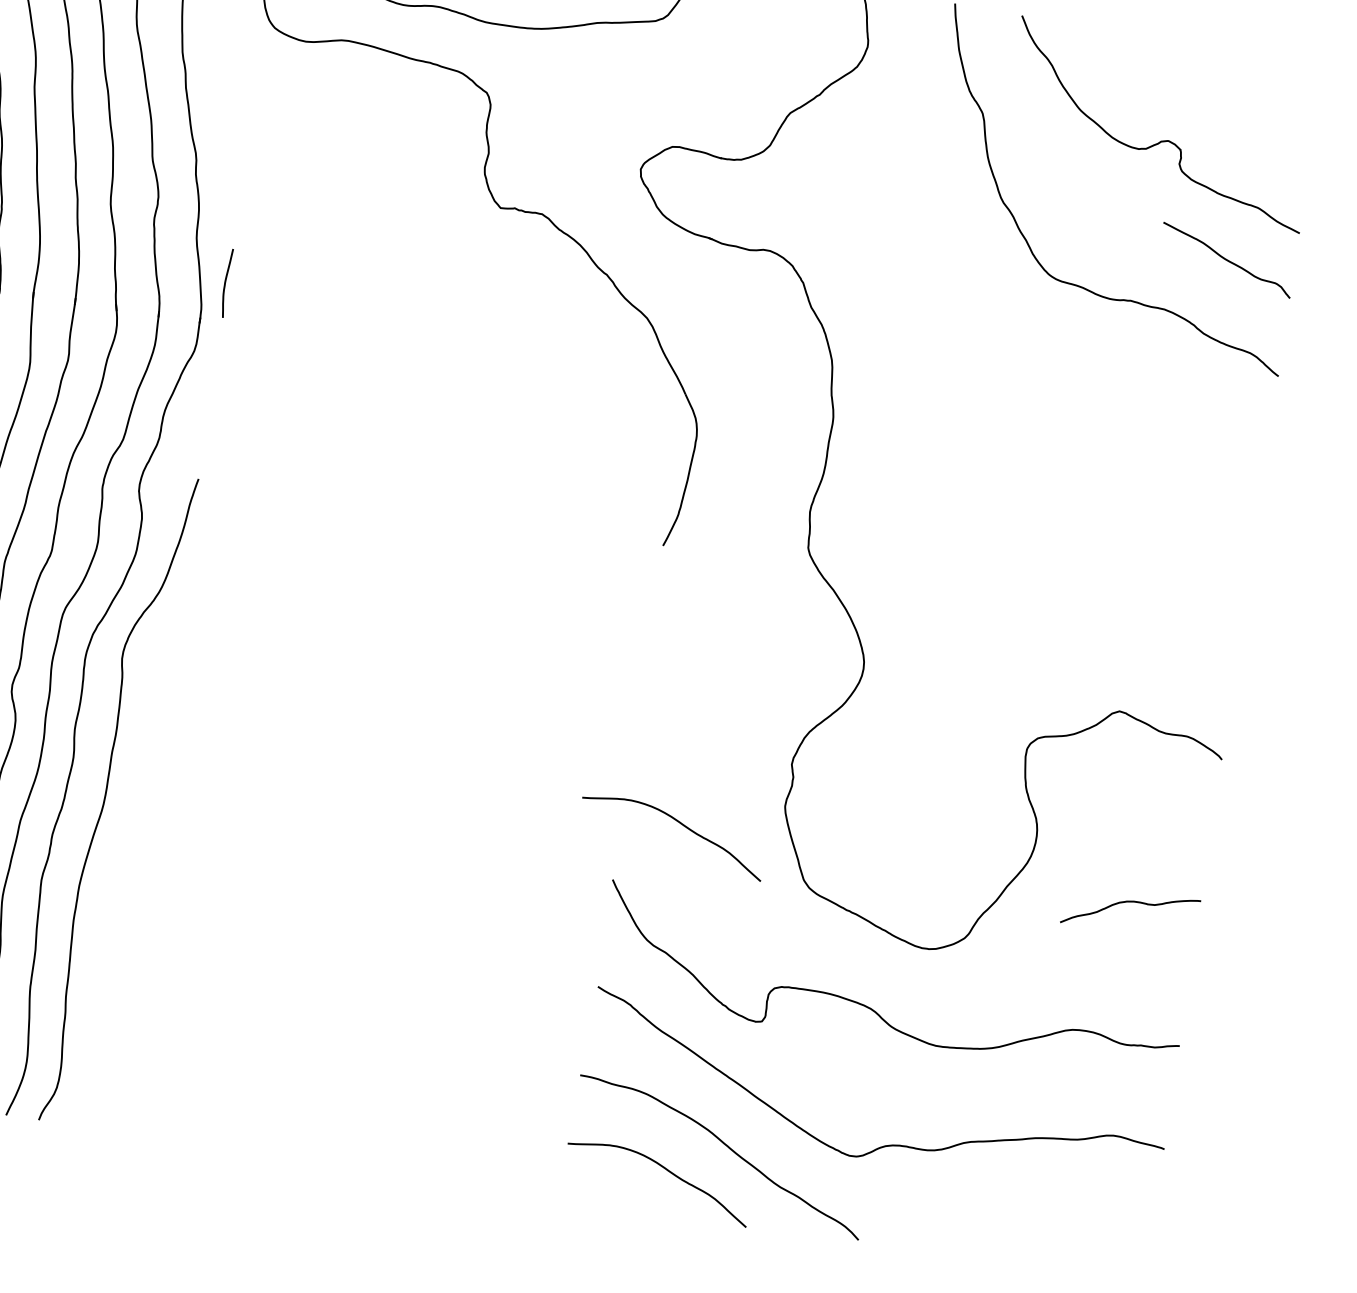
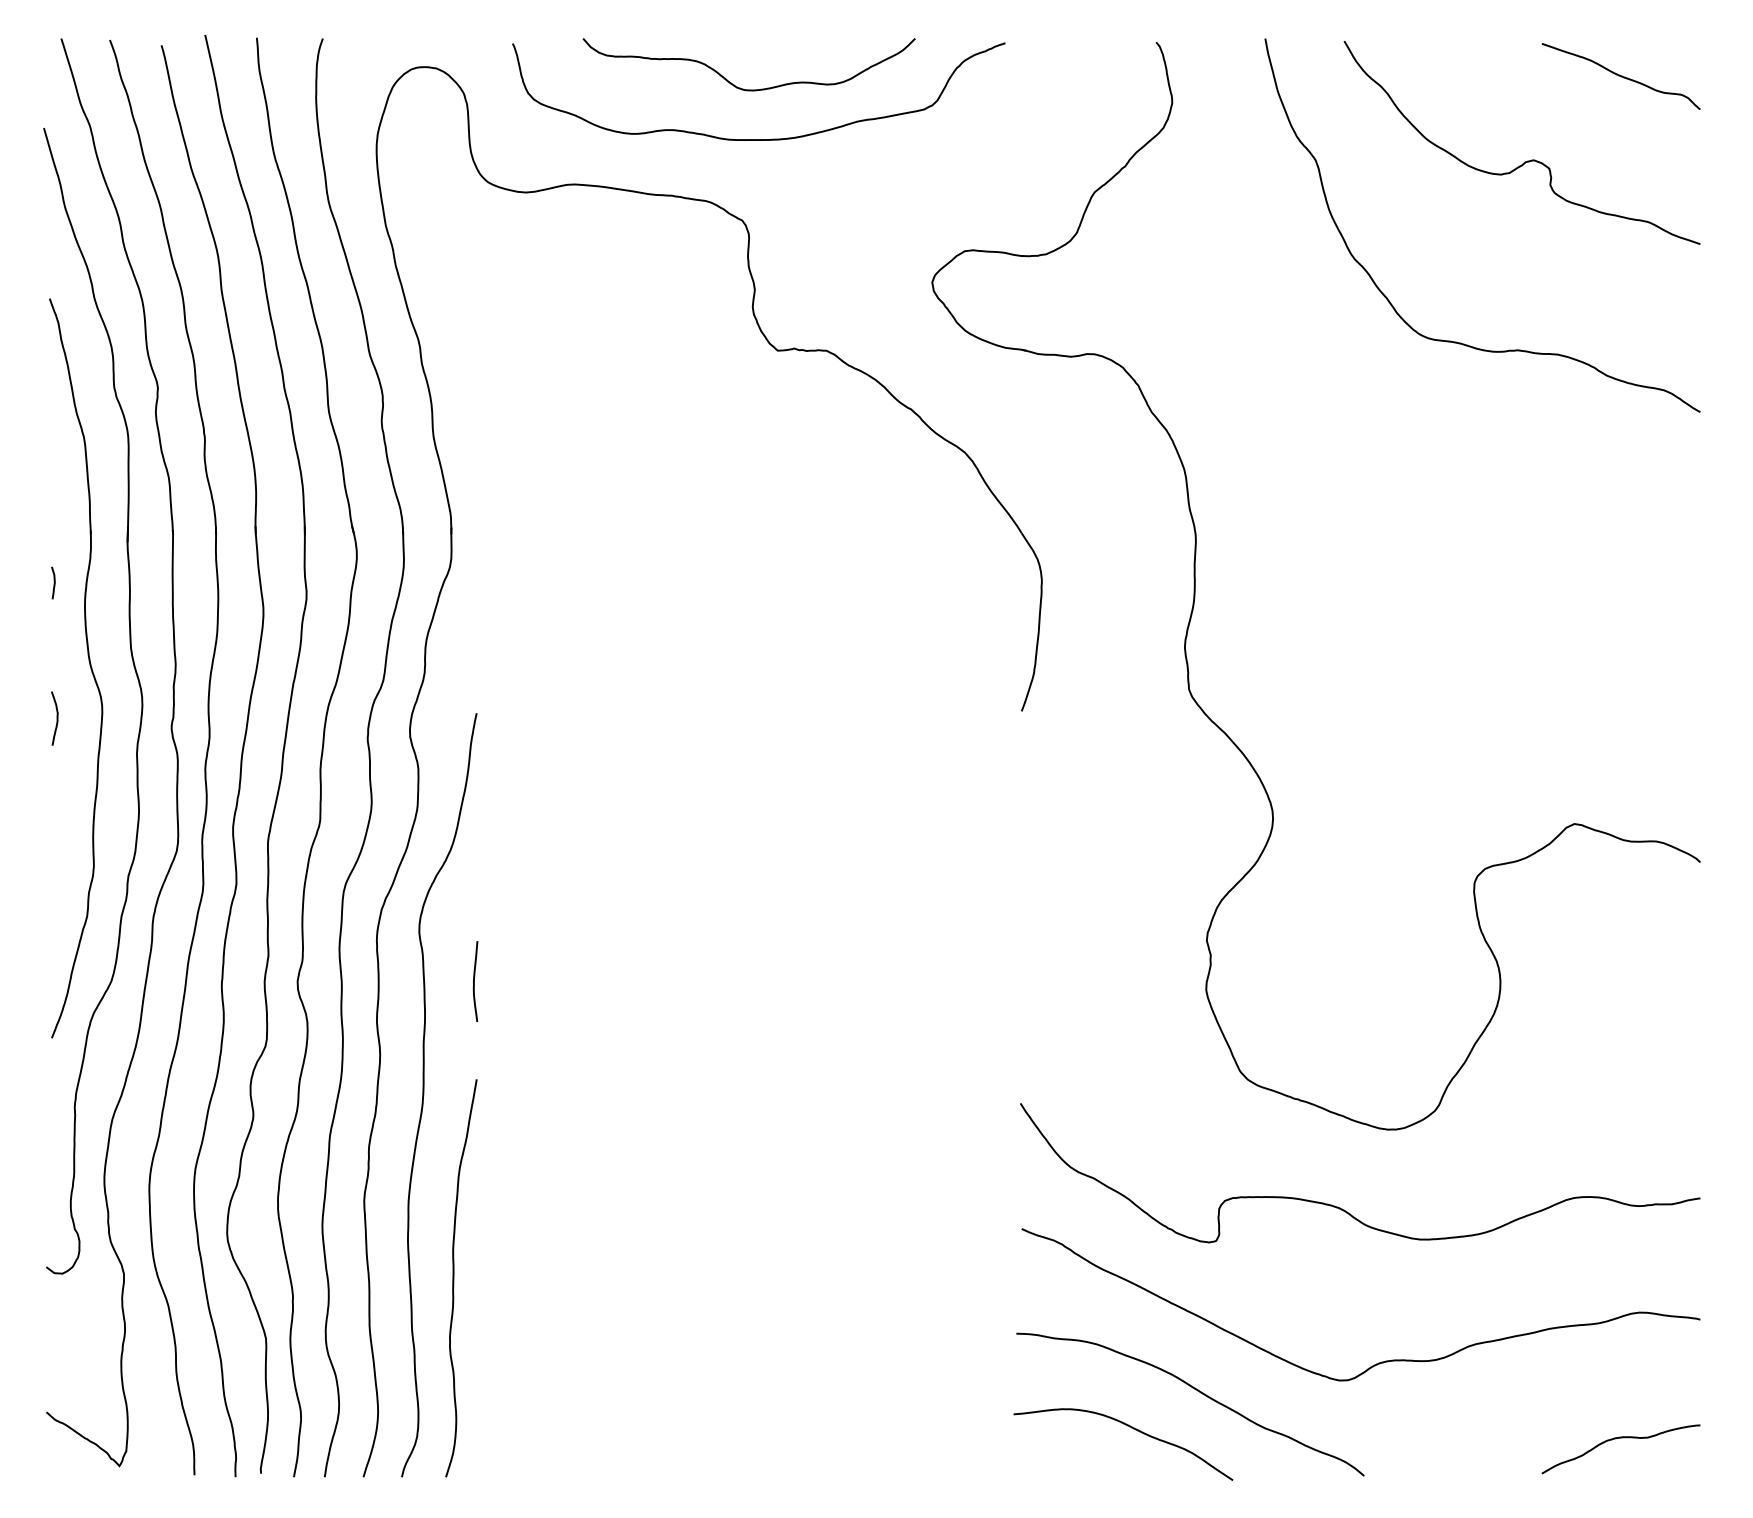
curve: (1226, 260) -> (1620, 76), moved
curve: (225, 283) -> (474, 981), moved
curve: (680, 824) -> (1089, 1028), removed
curve: (1131, 902) -> (1620, 1438), moved
curve: (108, 957) -> (454, 1278), added

